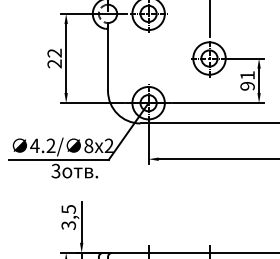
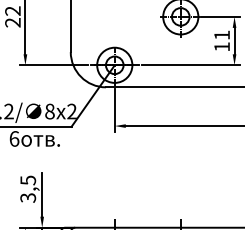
text: (247, 86) -> (221, 47), 91 -> 11
text: (55, 170) -> (13, 138), 3 -> 6

